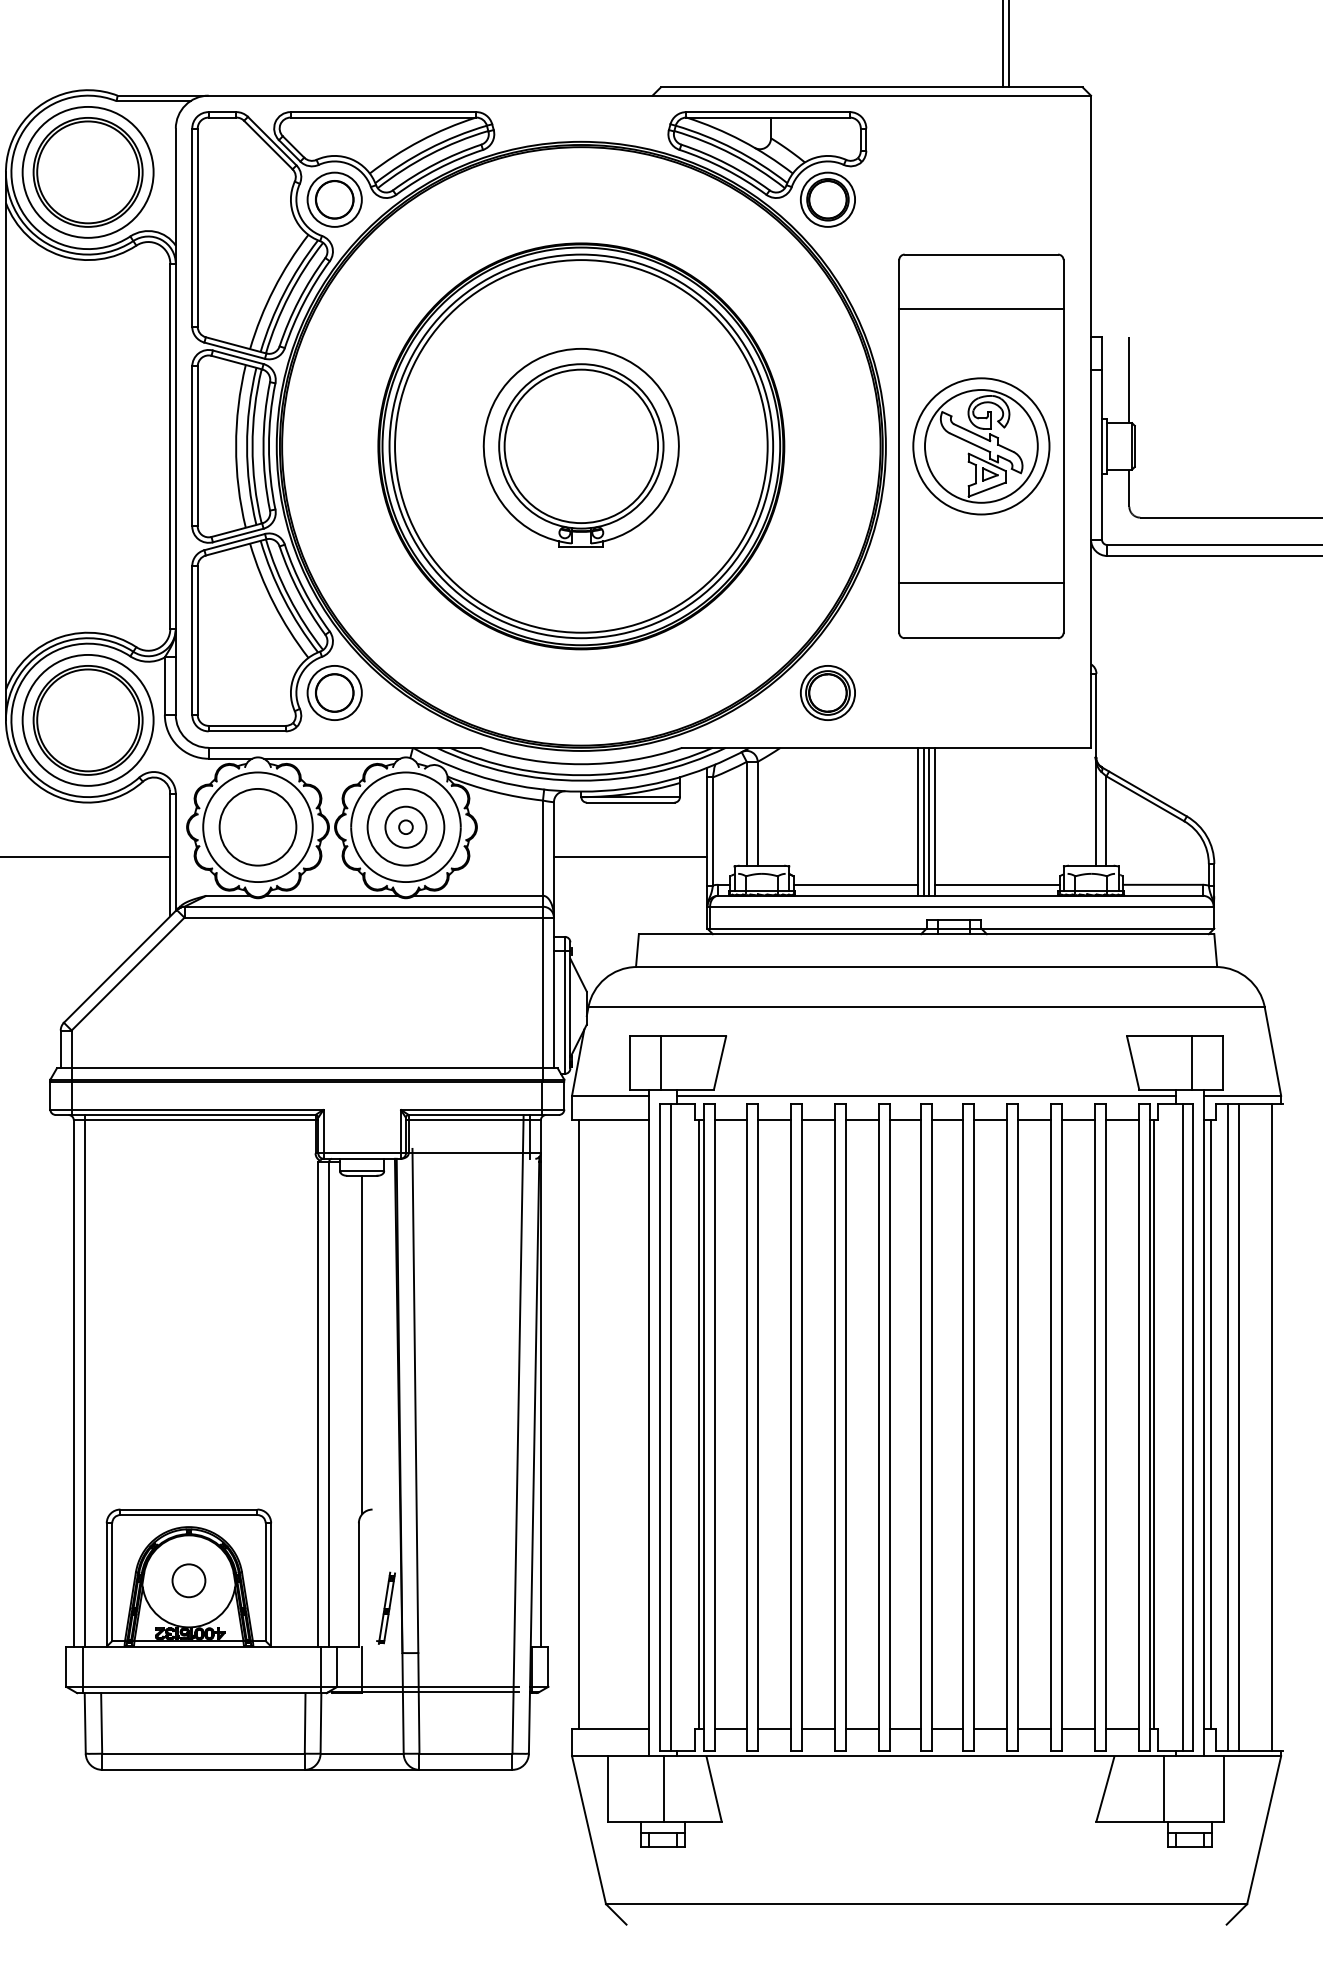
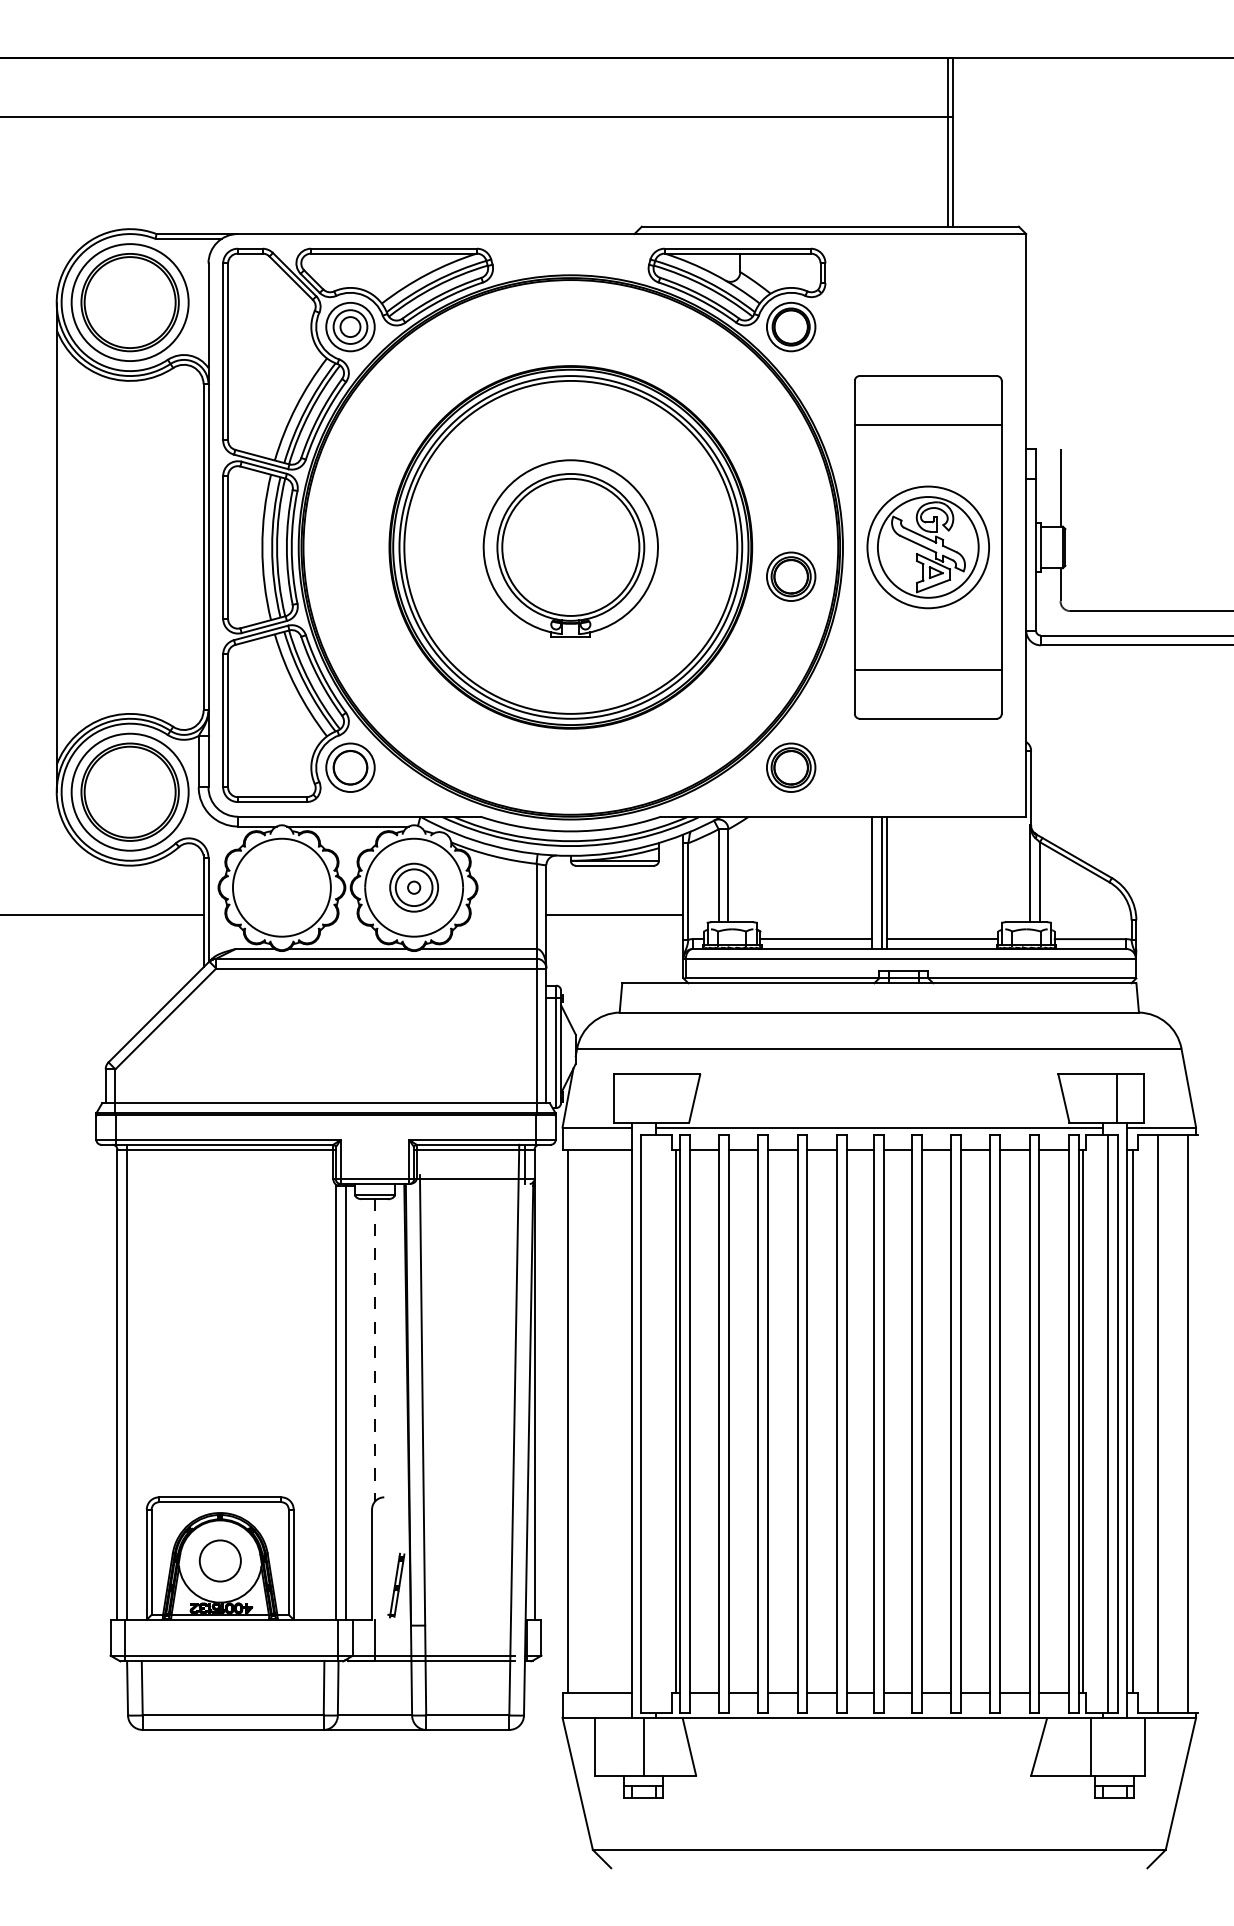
circle: (334, 199) -> (350, 326), size x0.6
part: (828, 478) -> (791, 576), added
line: (923, 821) -> (876, 882), removed
circle: (257, 827) -> (281, 887), removed
circle: (405, 827) -> (413, 887), size x0.7
line: (661, 1062) -> (642, 1097), removed
line: (361, 1345) -> (374, 1350), solid -> dashed
line: (670, 1426) -> (650, 1423), removed
line: (1227, 1426) -> (1148, 1423), removed
circle: (188, 1580) -> (219, 1560), size x1.4

